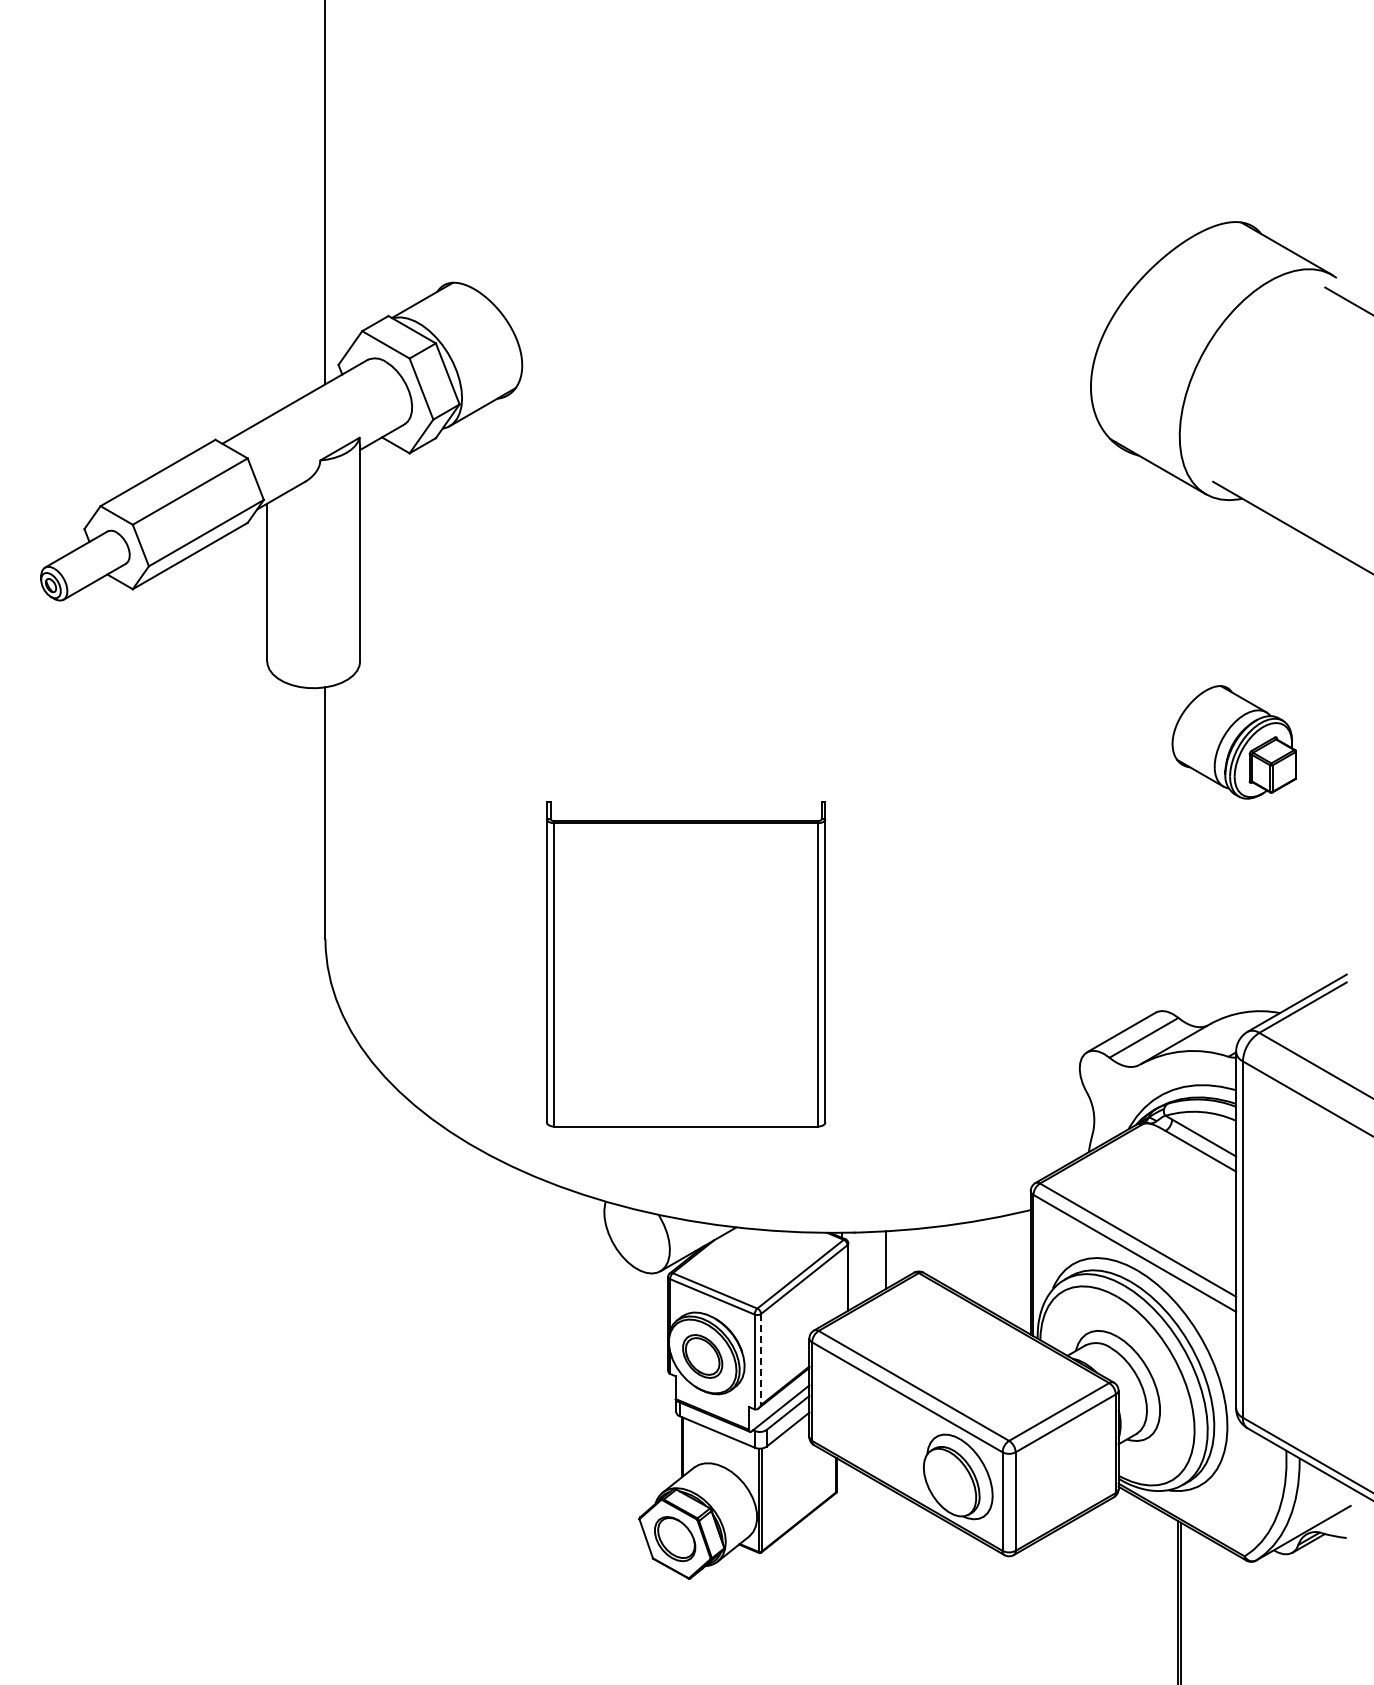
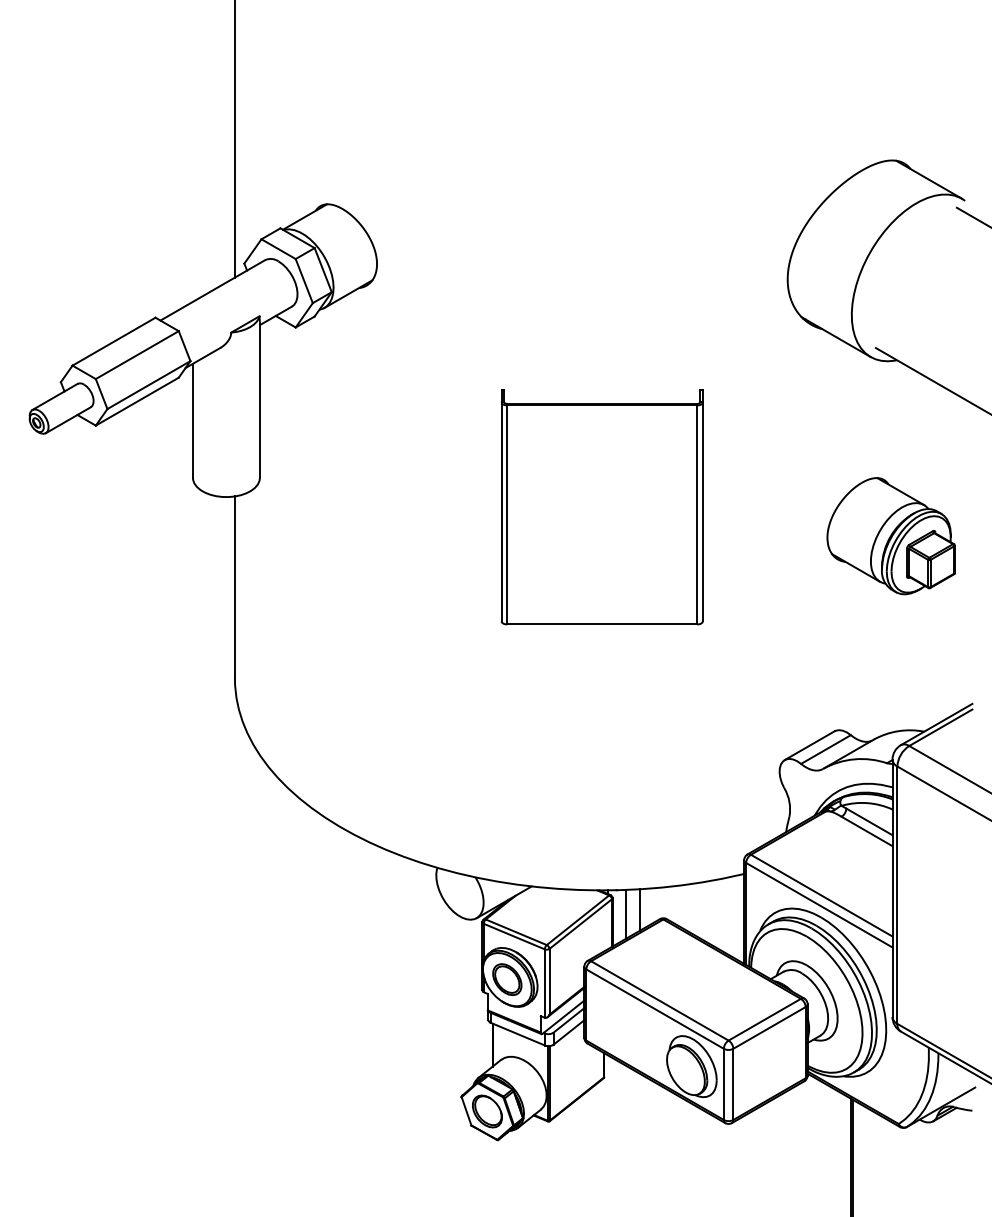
part: (1234, 742) -> (891, 536), size x1.43
part: (686, 964) -> (602, 507), moved
line: (866, 1266) -> (625, 914), added
line: (761, 1359) -> (549, 981), dashed -> solid

